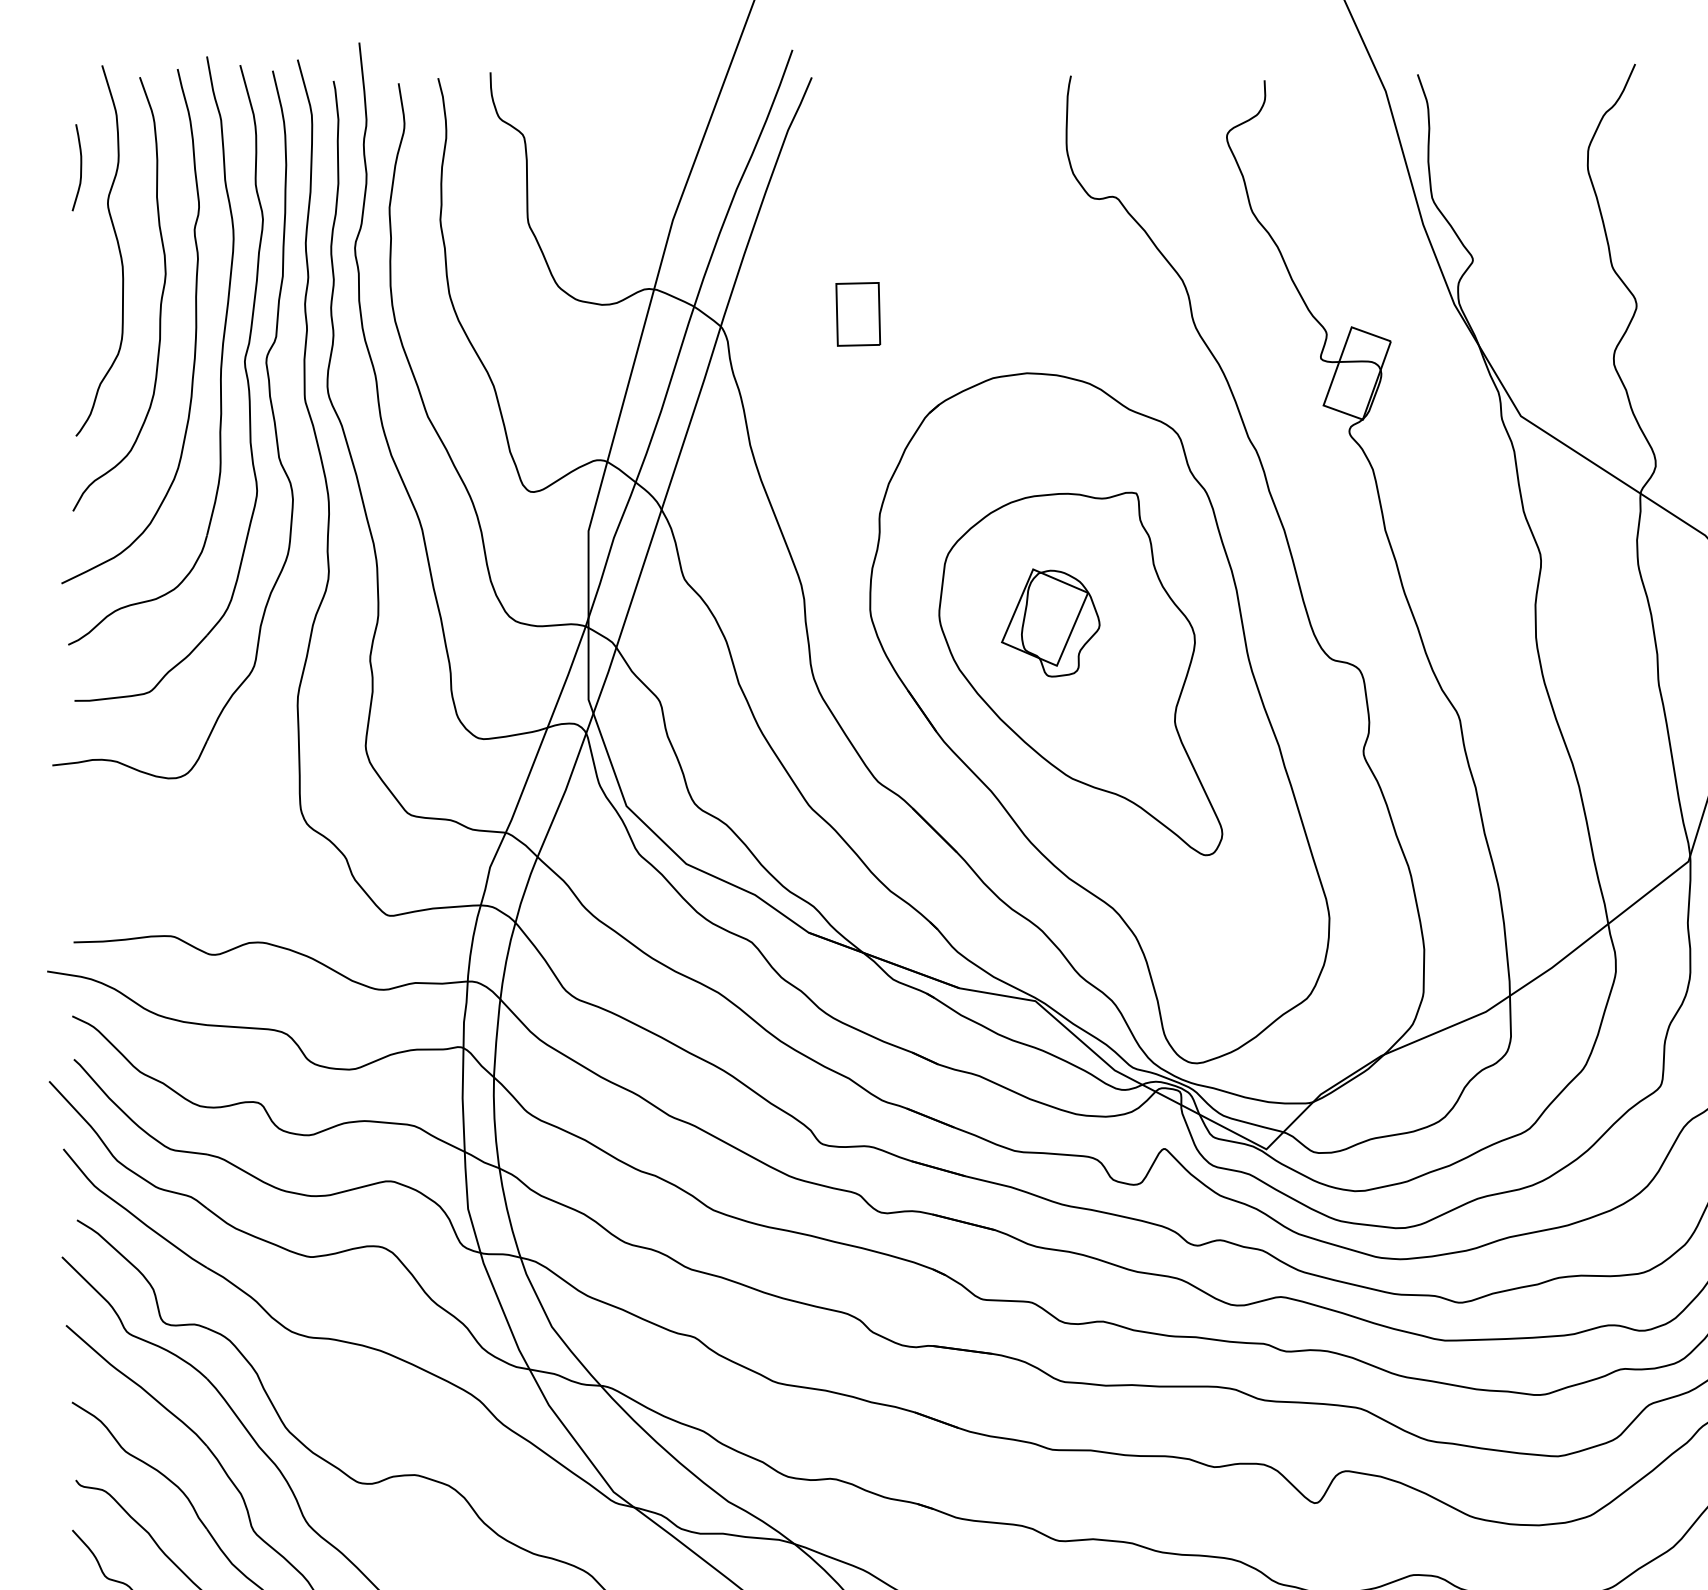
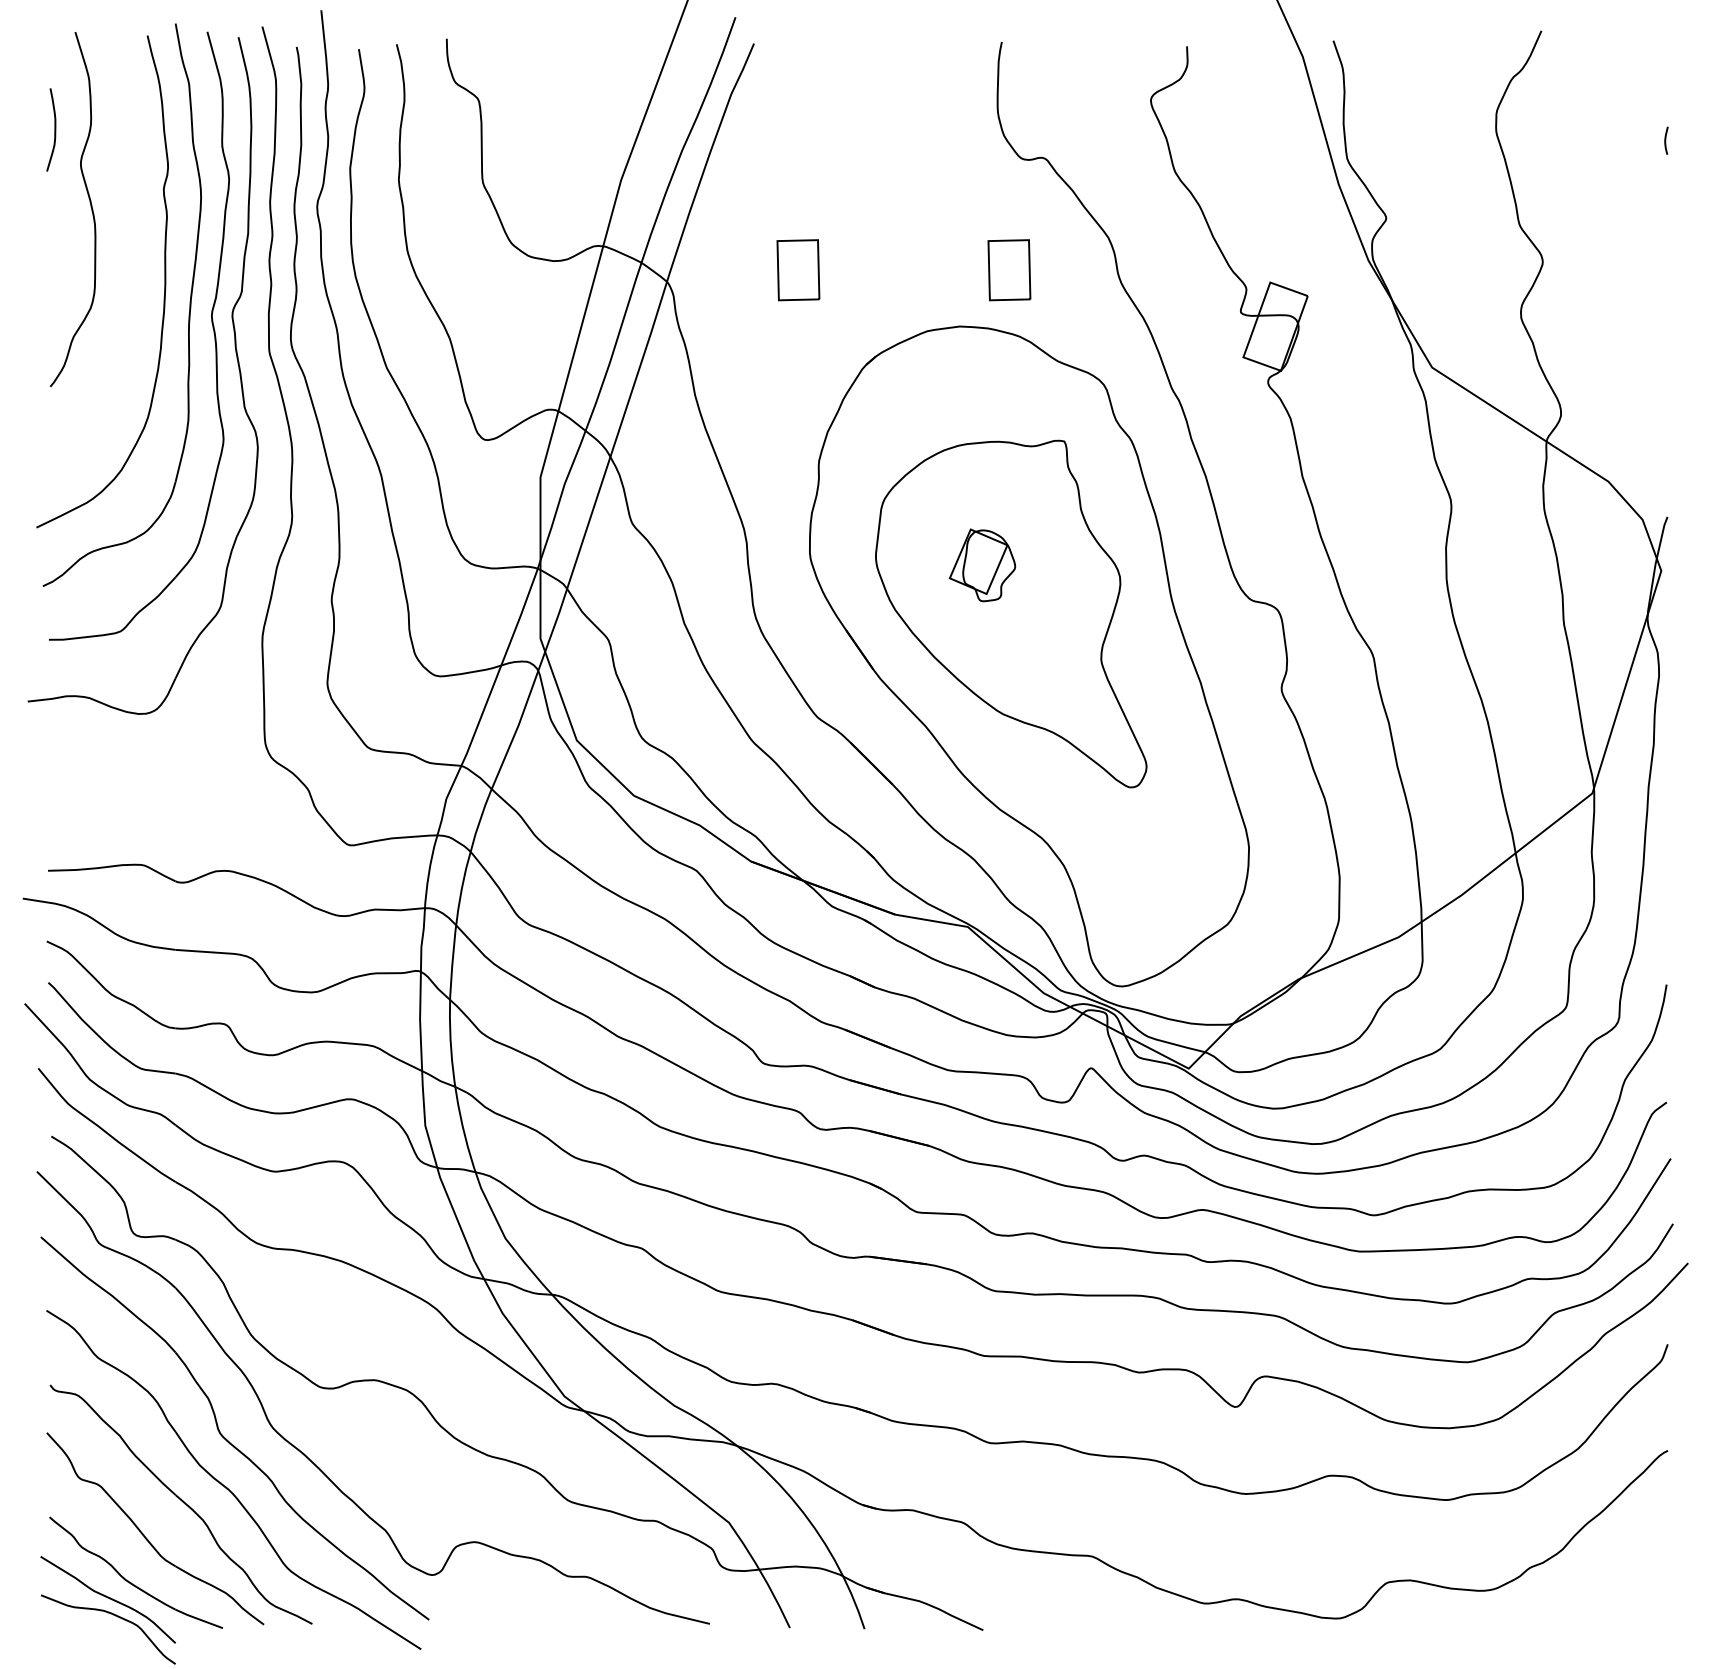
curve: (160, 296) -> (131, 253), removed
part: (1078, 314) -> (1009, 270), added
part: (1050, 623) -> (982, 565), size x0.7

